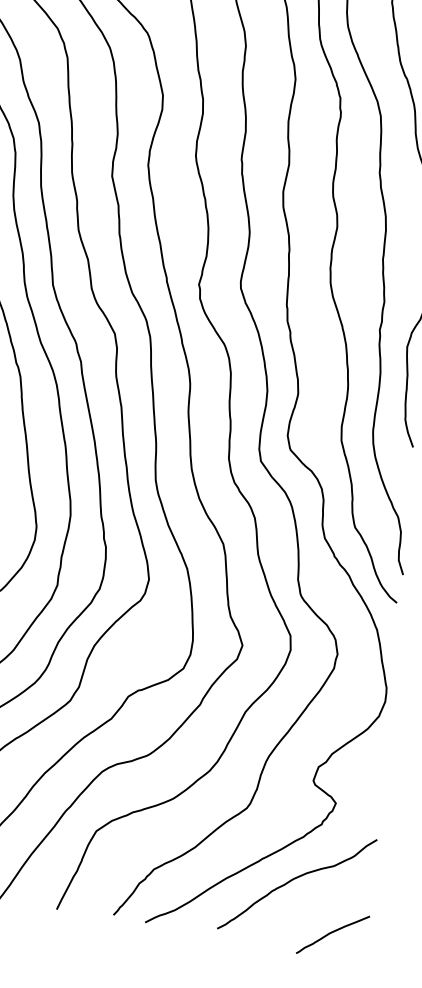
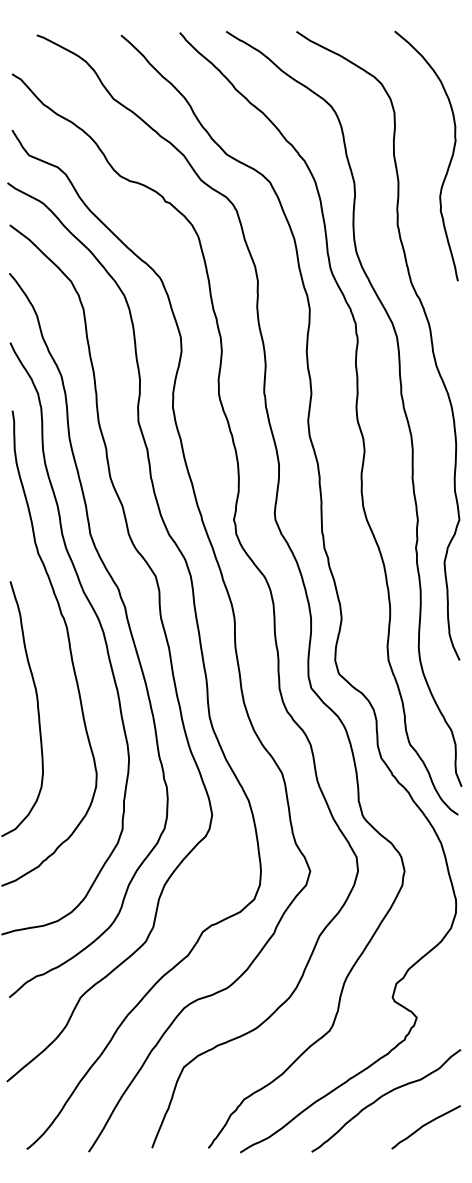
curve: (331, 933) -> (424, 1126), moved

